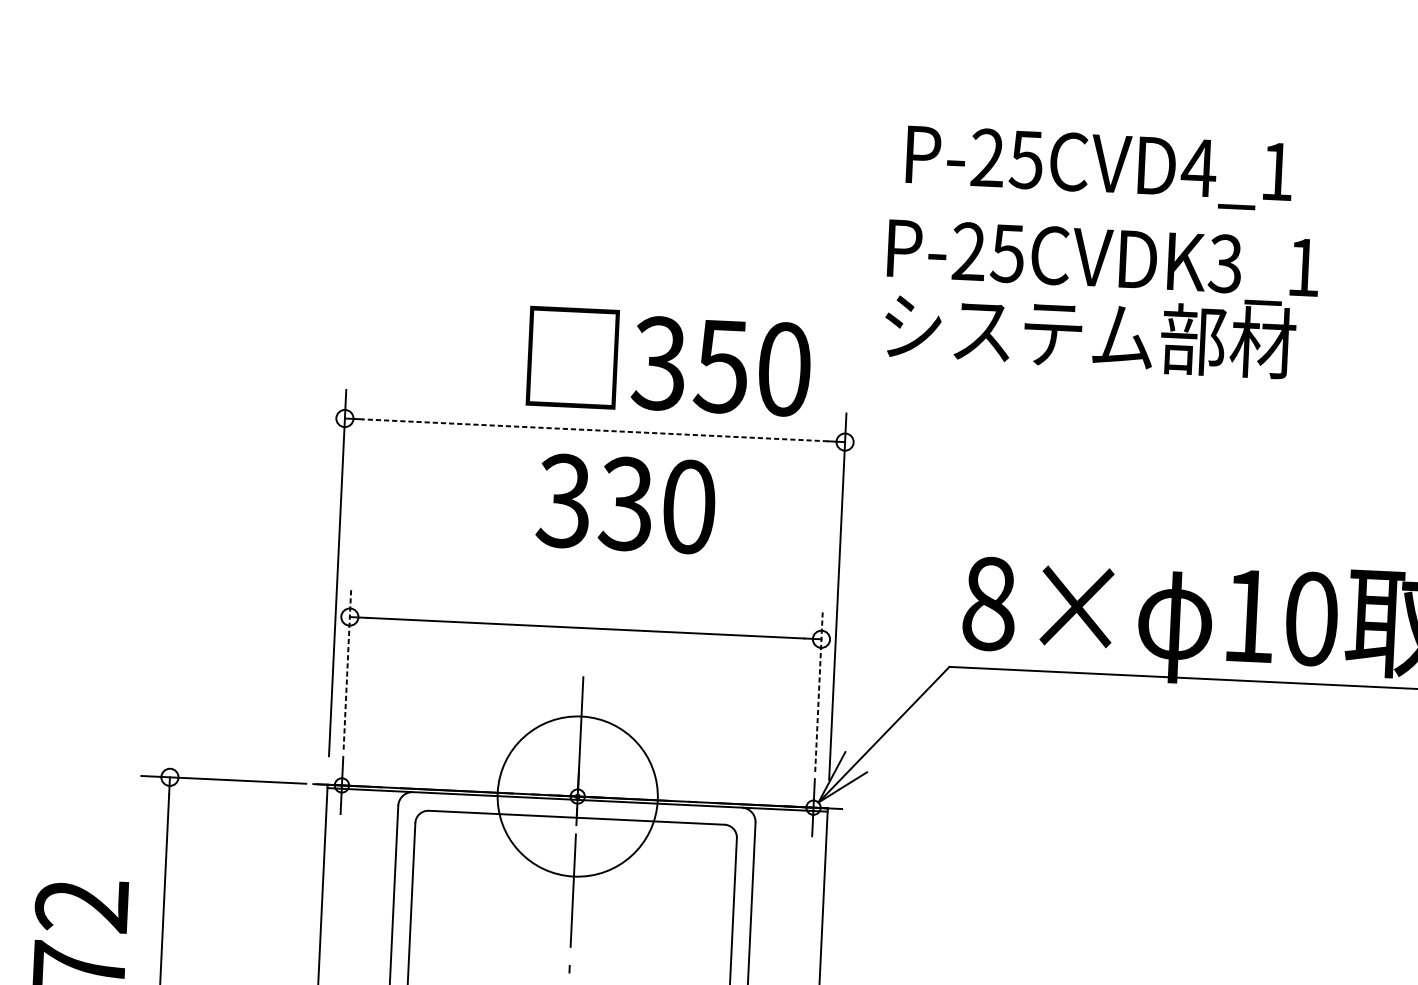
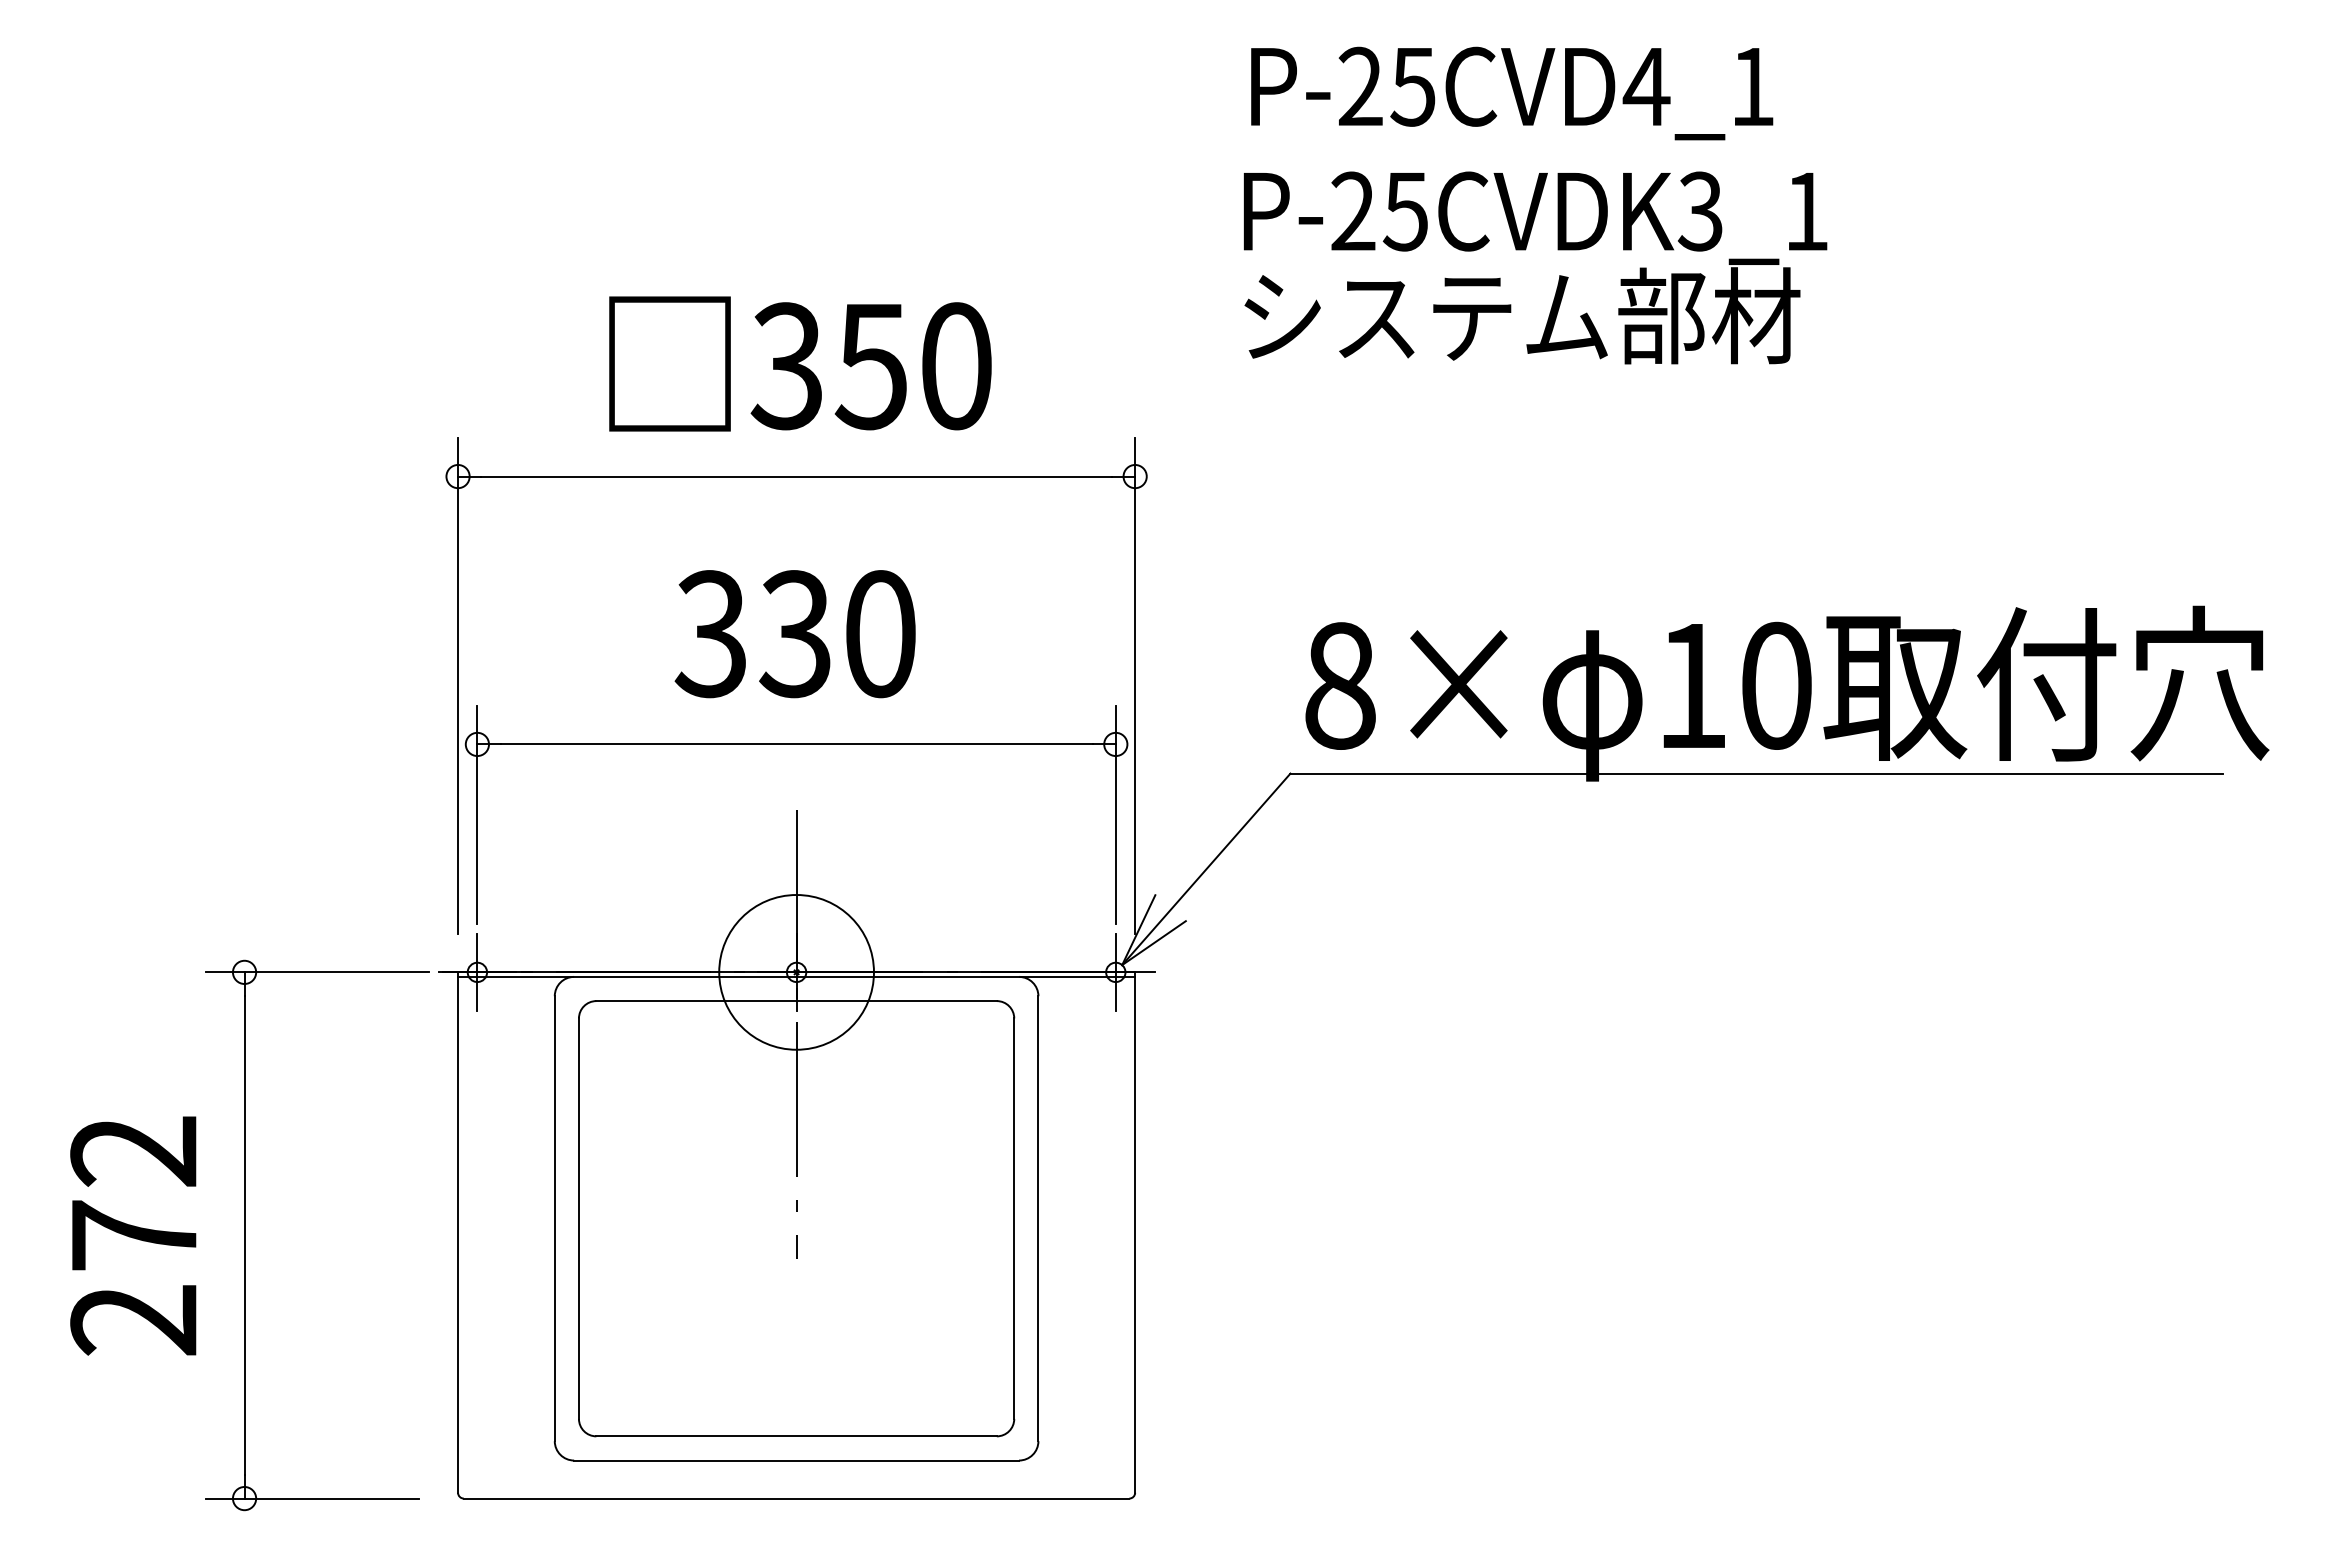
text: (1099, 168) -> (1512, 93), moved
text: (1101, 299) -> (1535, 267), moved
text: (669, 361) -> (800, 363), moved
line: (594, 430) -> (796, 476), dashed -> solid
text: (625, 504) -> (794, 634), moved
line: (347, 668) -> (477, 814), dashed -> solid
line: (818, 691) -> (1115, 814), dashed -> solid
circle: (577, 796) -> (796, 972), size x0.71

